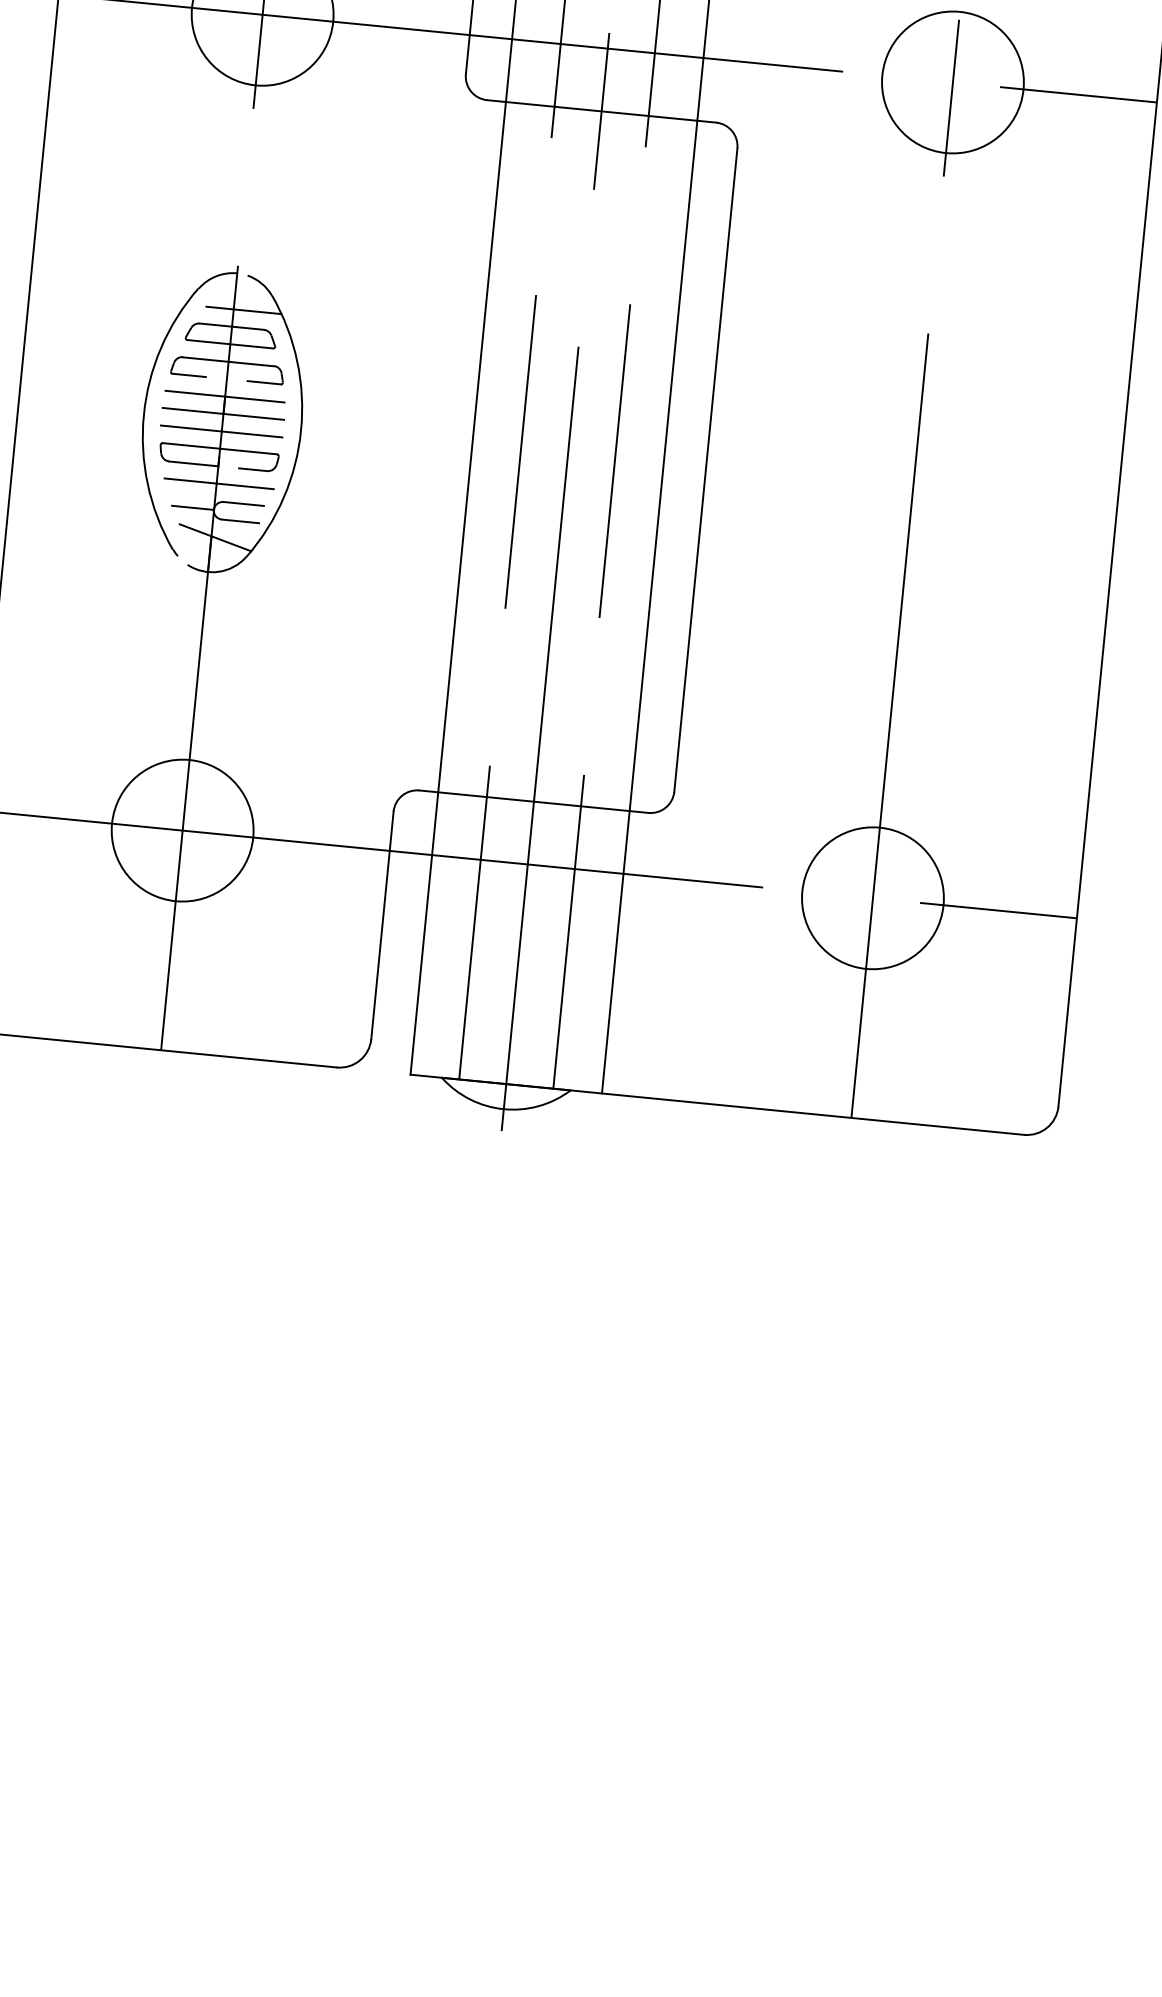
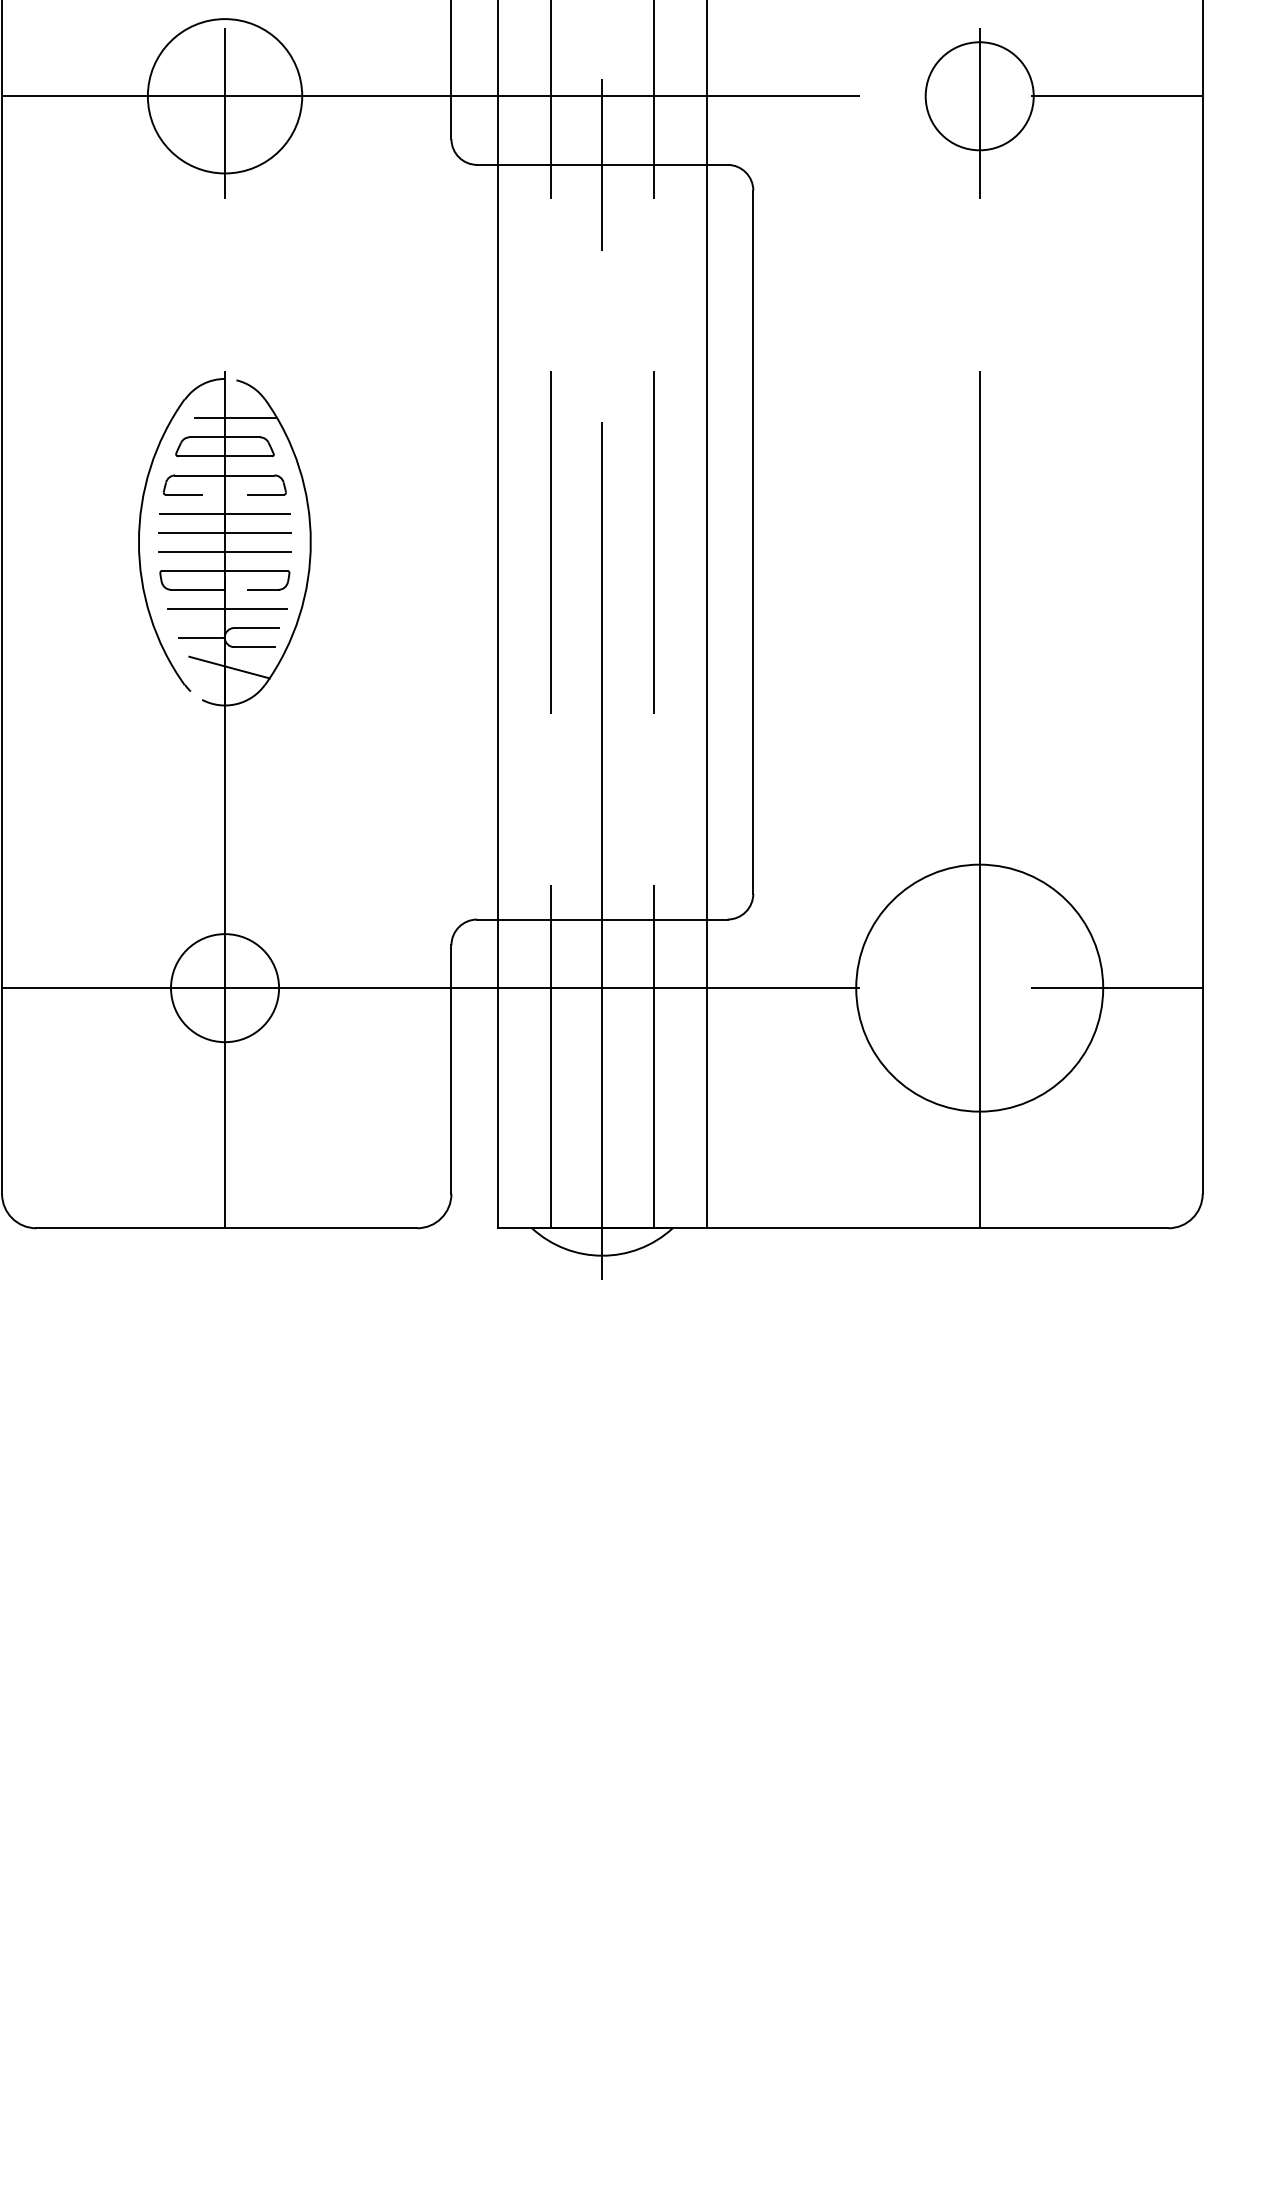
circle: (952, 82) -> (979, 96), size x0.7
circle: (182, 829) -> (224, 987), size x0.7
circle: (872, 897) -> (979, 987), size x1.6

